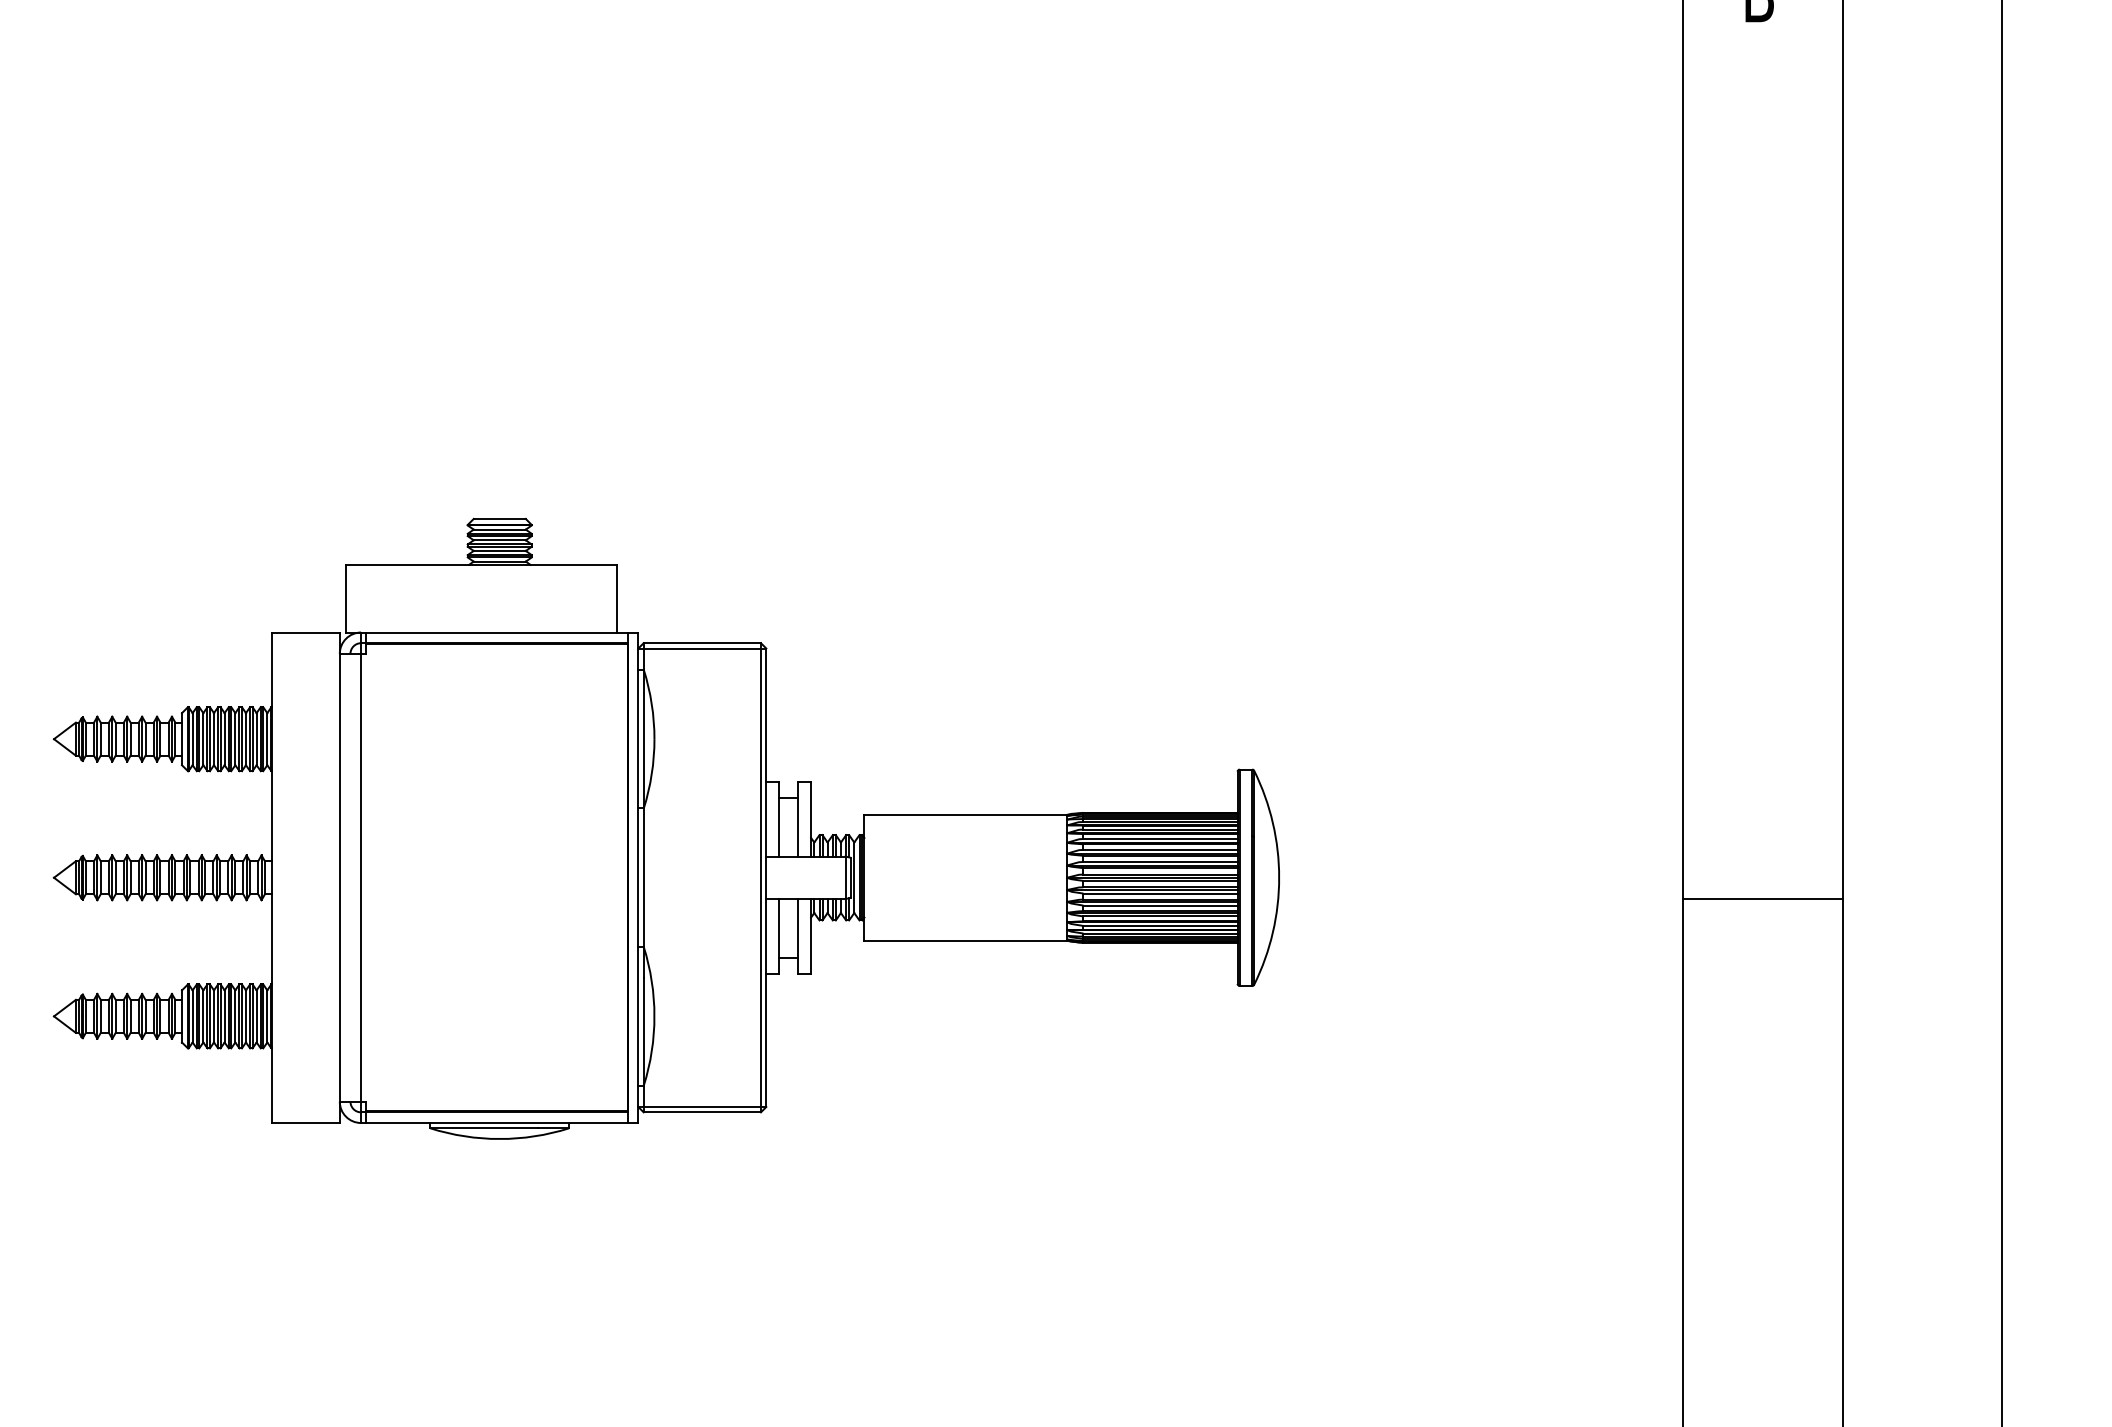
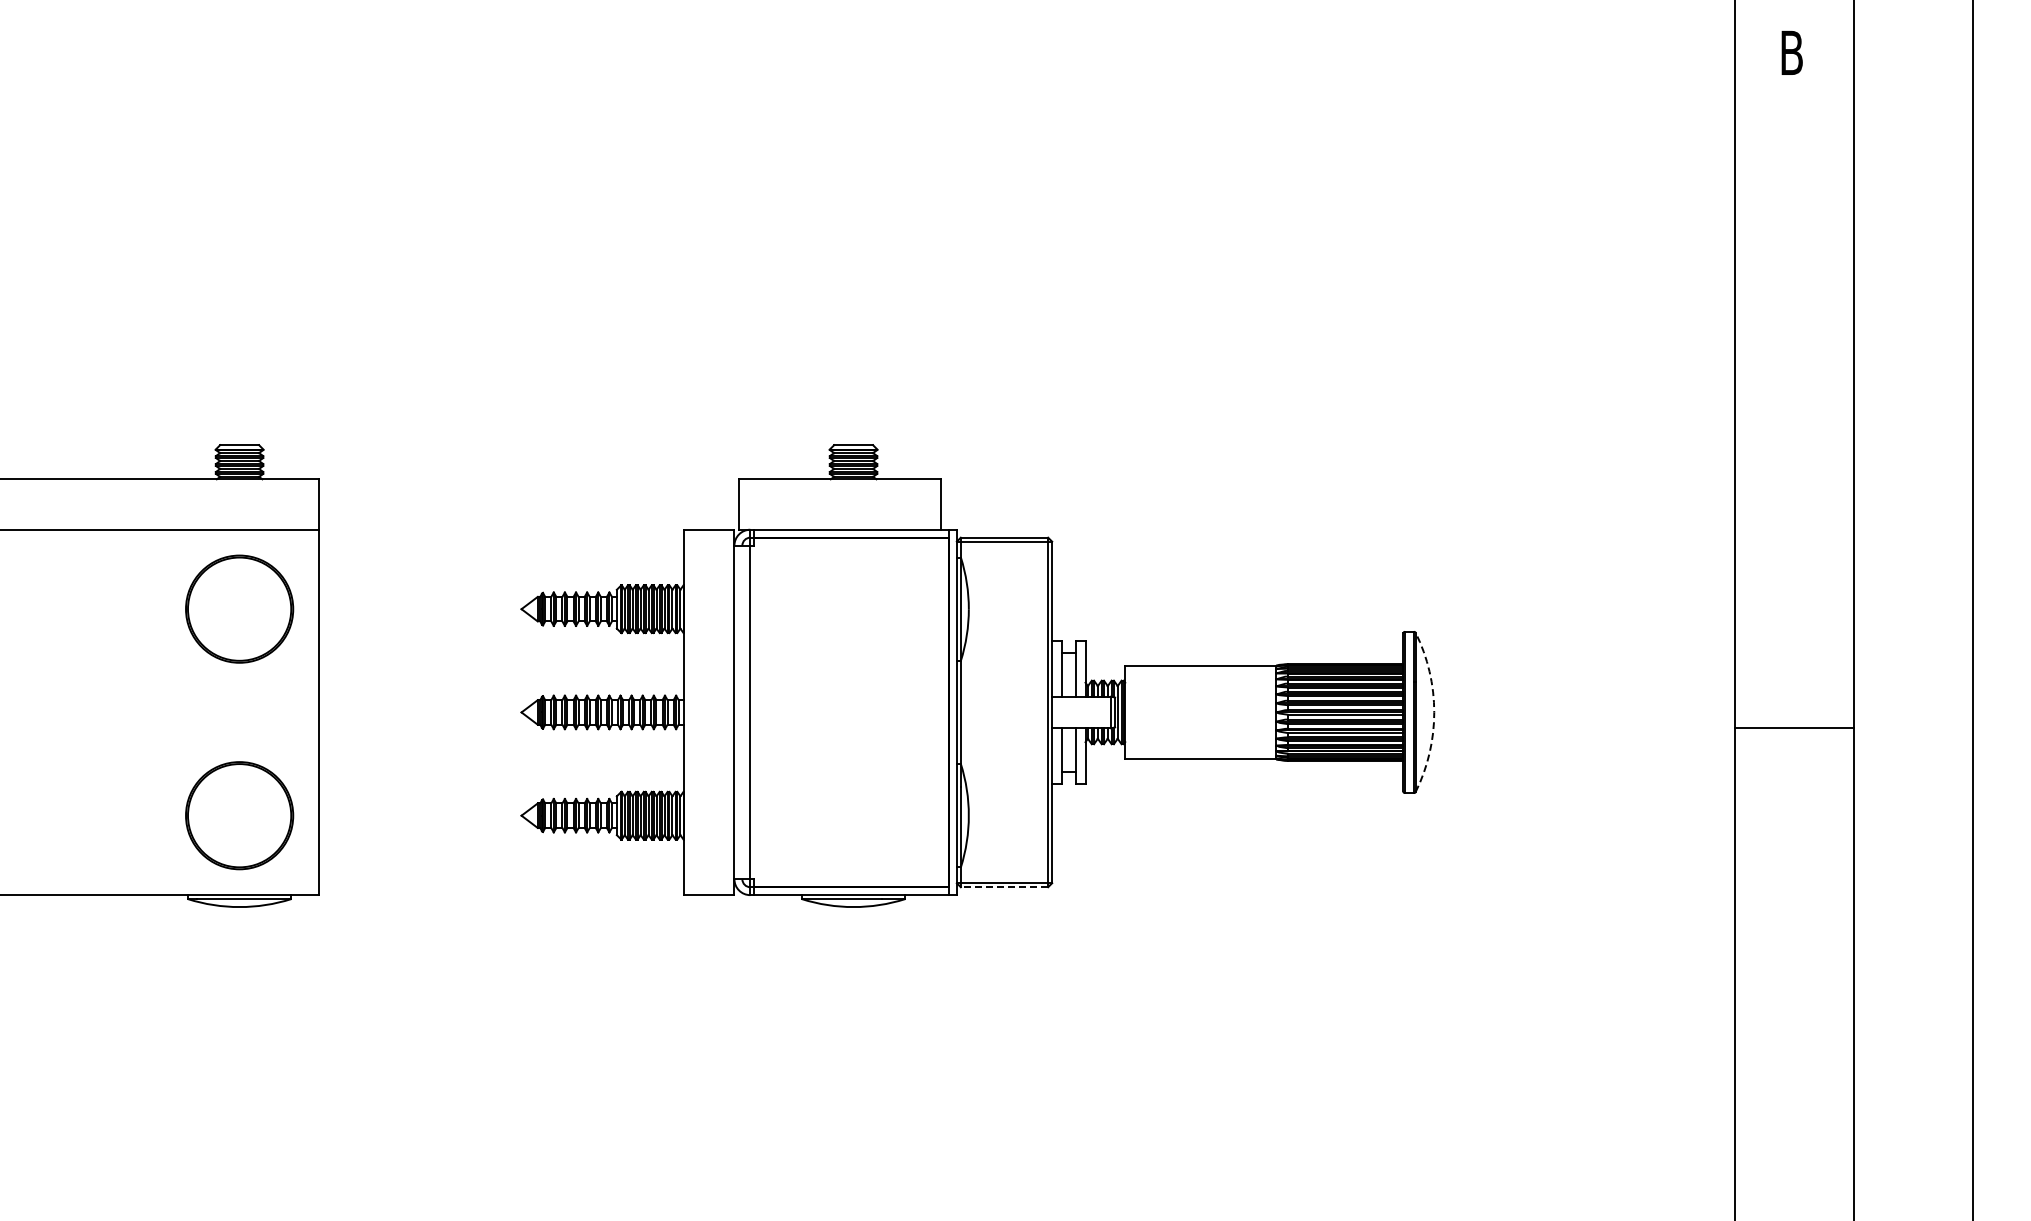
arc: (1279, 877) -> (1434, 712), solid -> dashed
line: (702, 1112) -> (1004, 887), solid -> dashed

